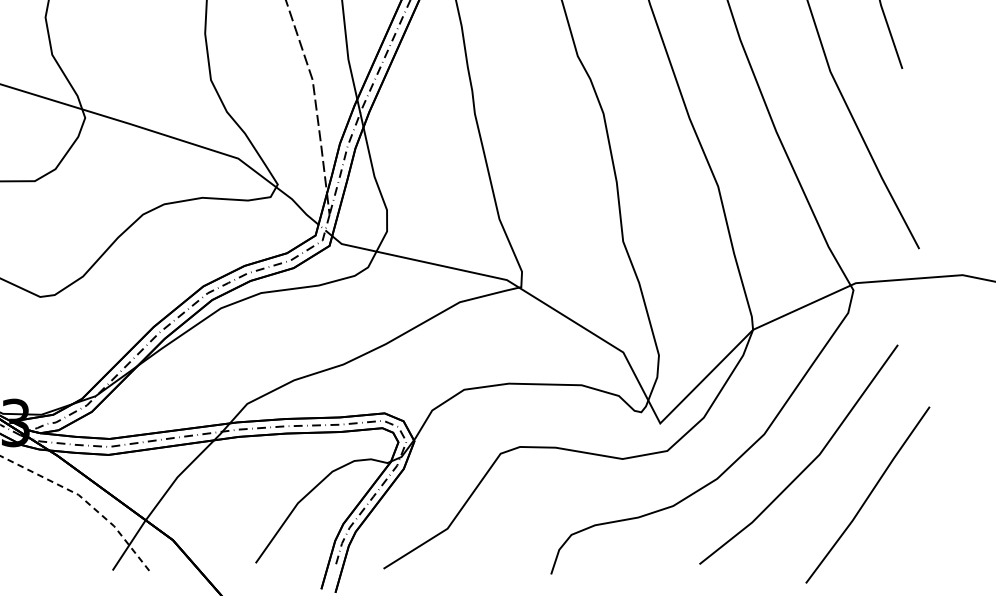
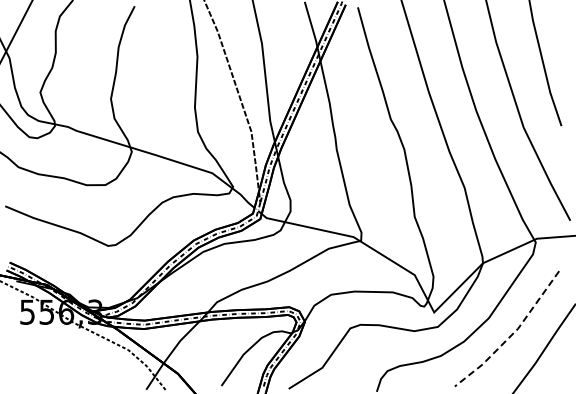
line: (809, 465) -> (512, 334), solid -> dashed

